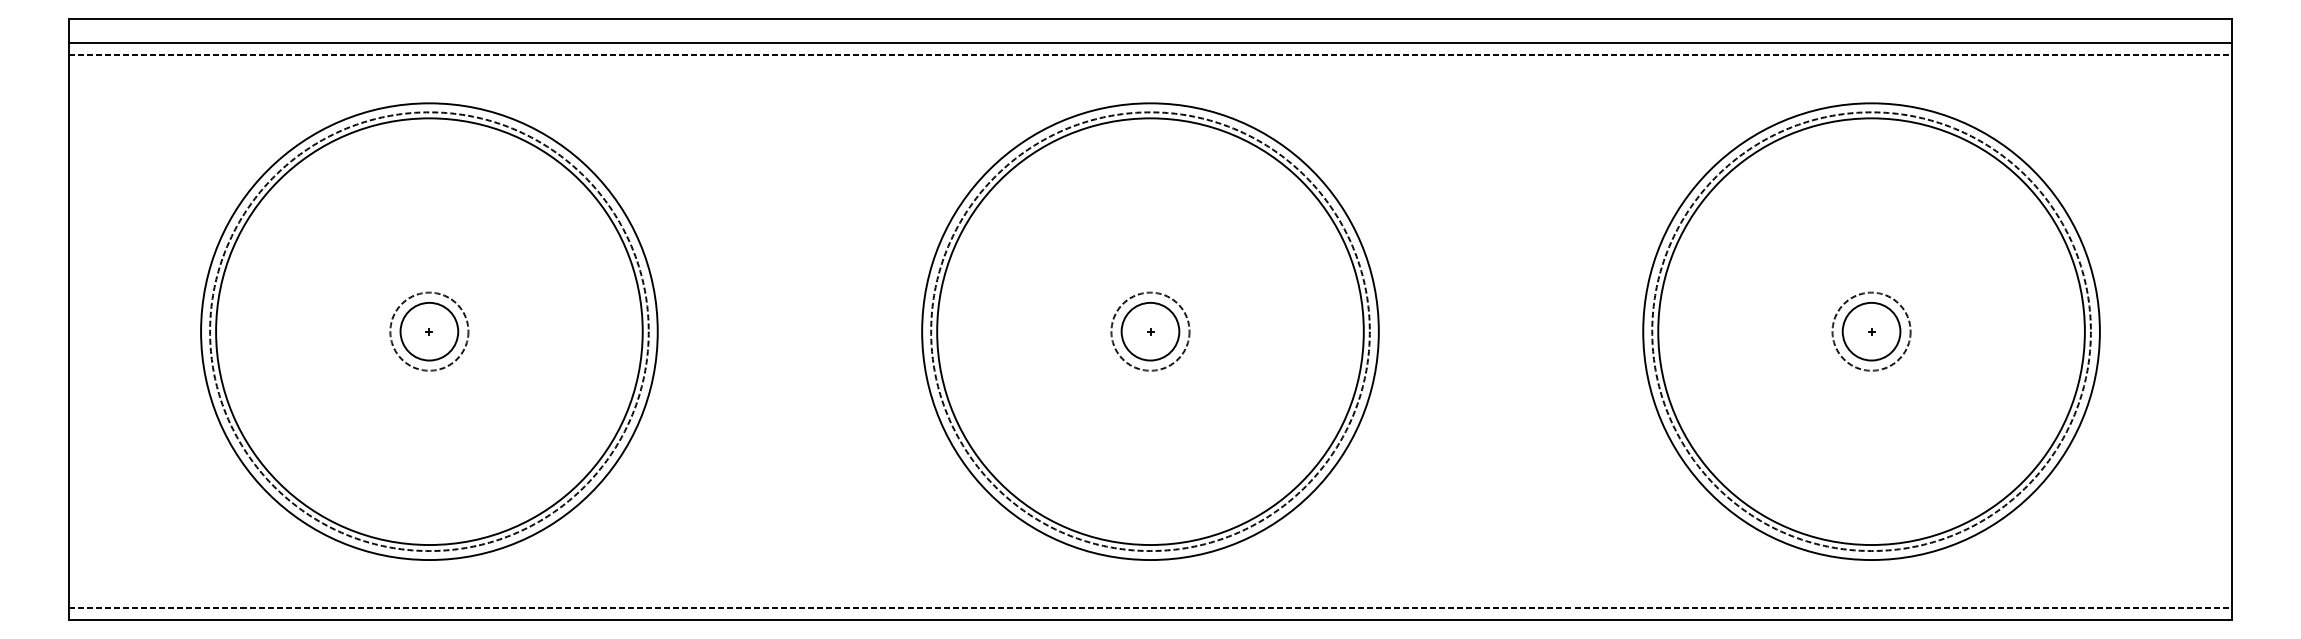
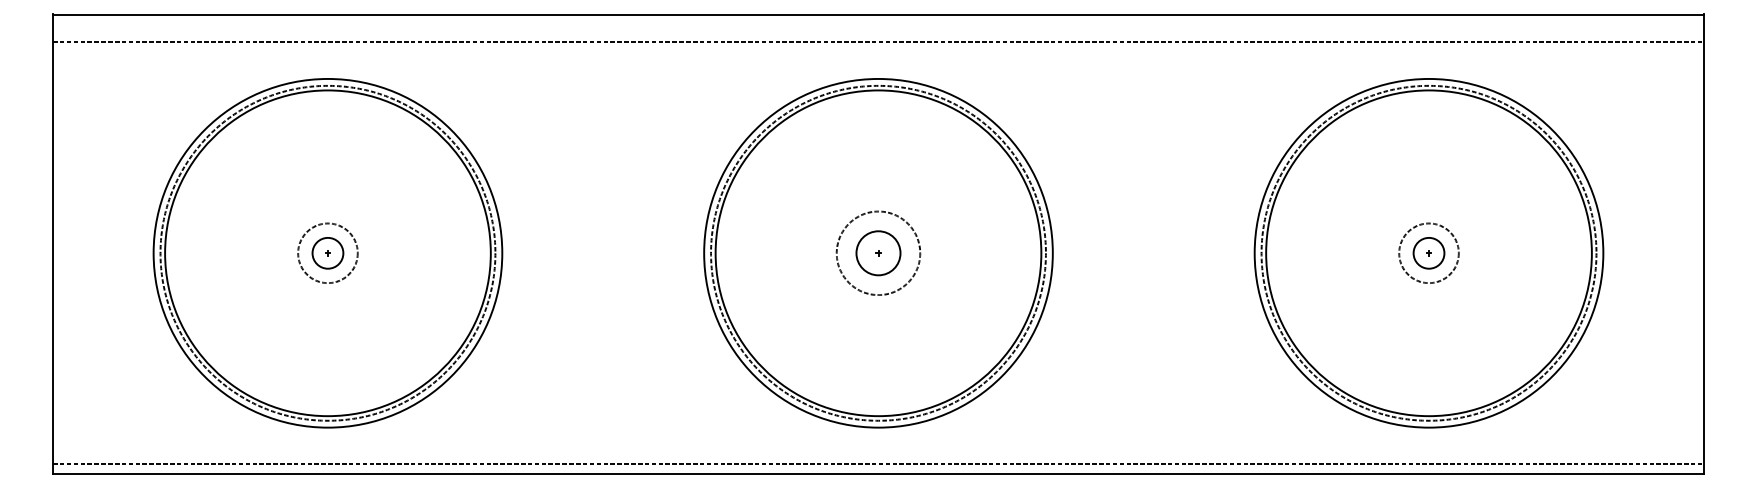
line: (1150, 43) -> (878, 33), removed
circle: (428, 331) -> (327, 253), size x0.7
circle: (1150, 331) -> (878, 253), size x1.4
circle: (1872, 331) -> (1429, 253), size x0.7

